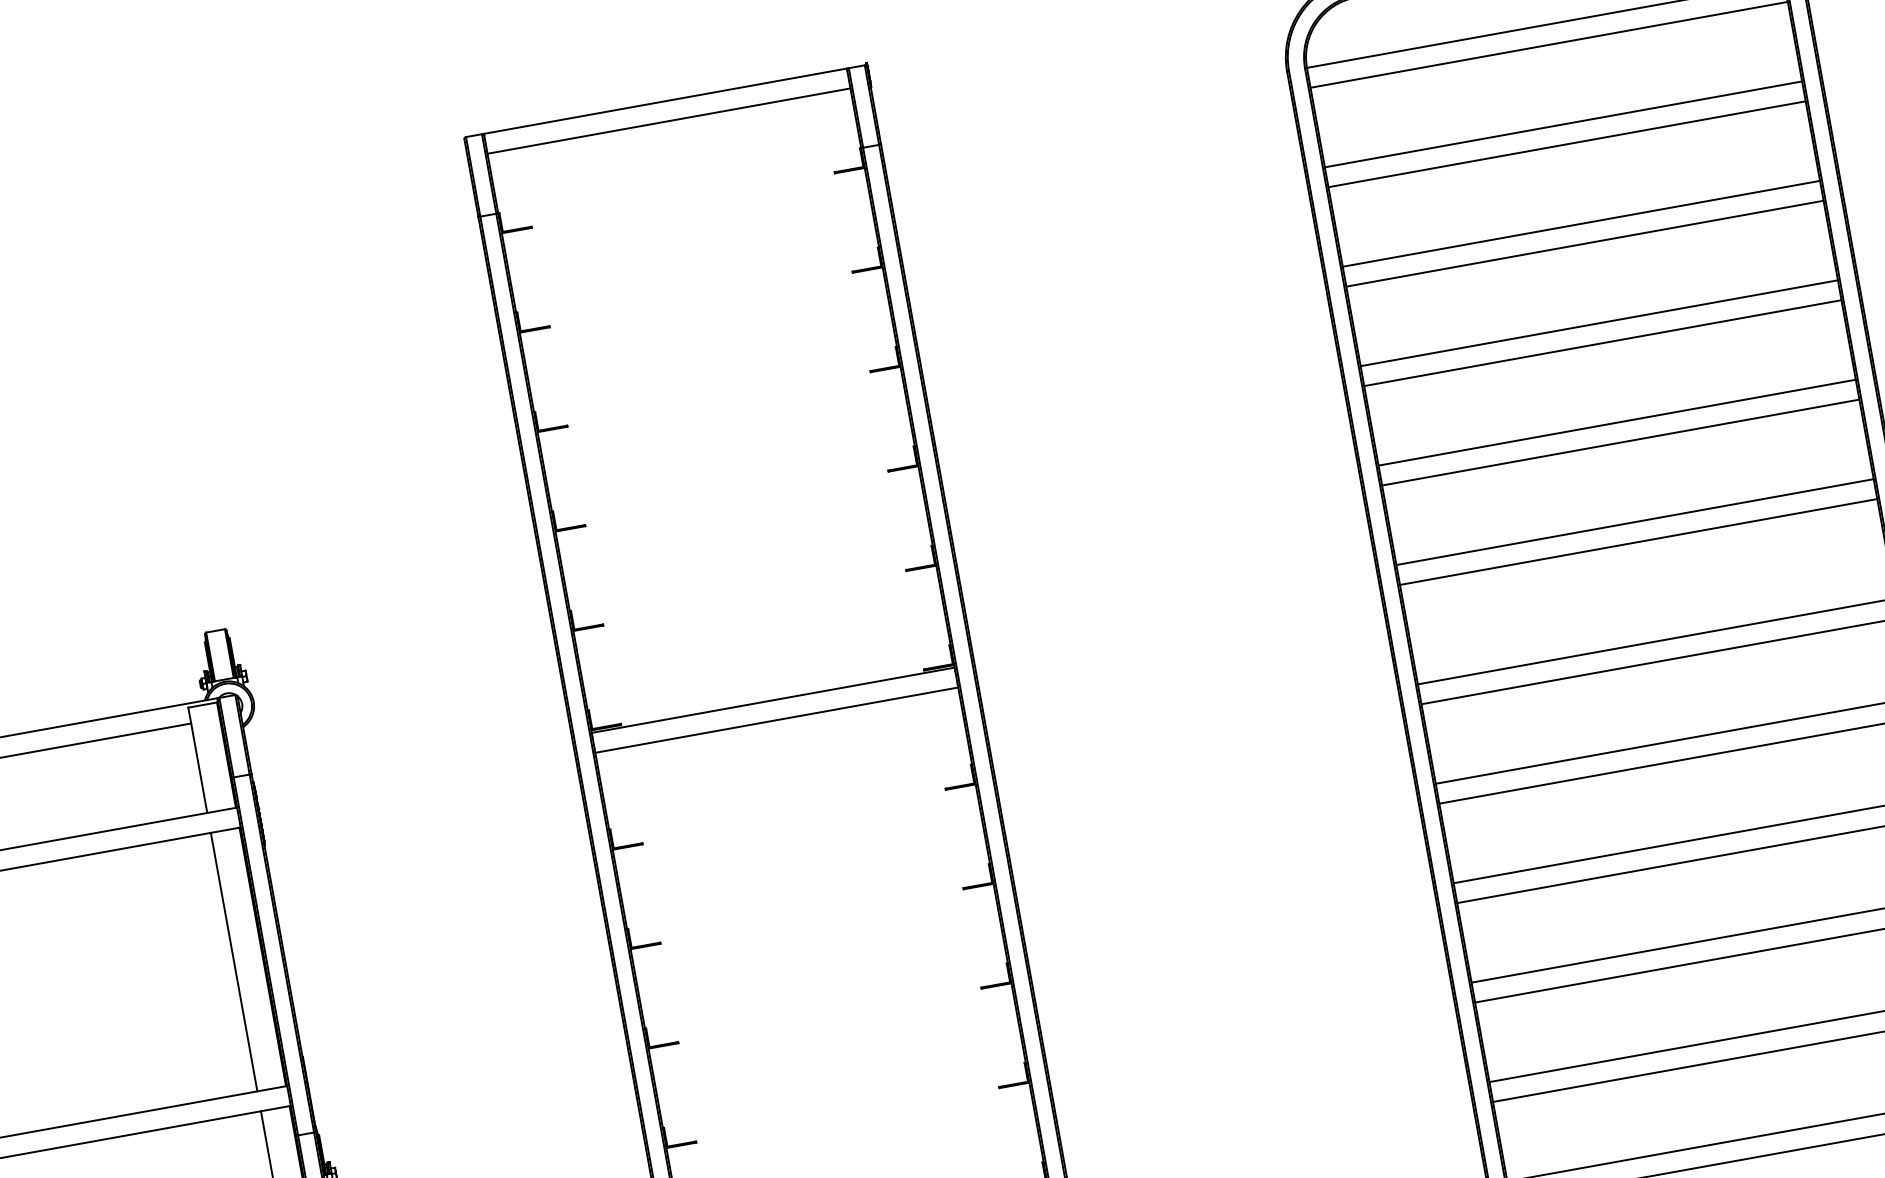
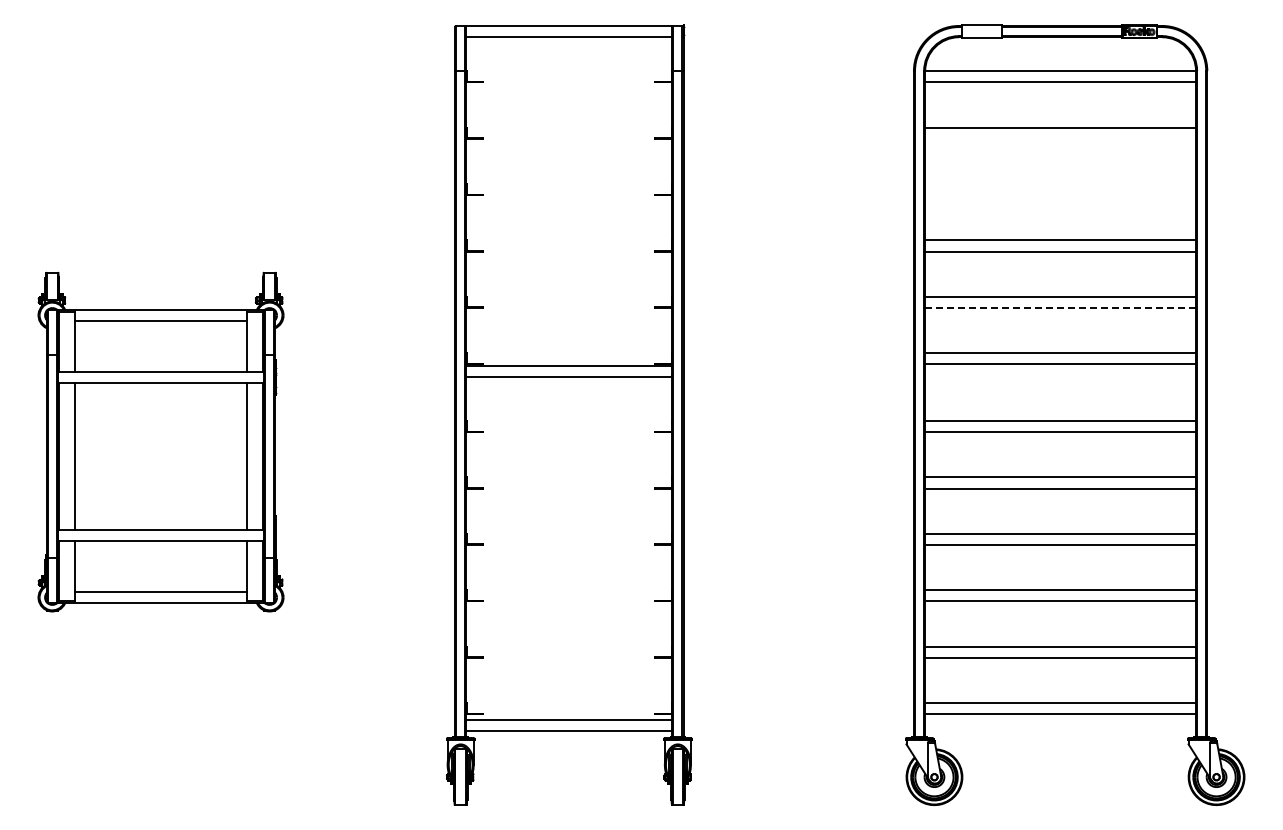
line: (1566, 143) -> (1060, 138), removed
line: (1581, 223) -> (1060, 183), removed
line: (1584, 244) -> (1060, 195), removed
line: (1622, 443) -> (1061, 308), solid -> dashed

